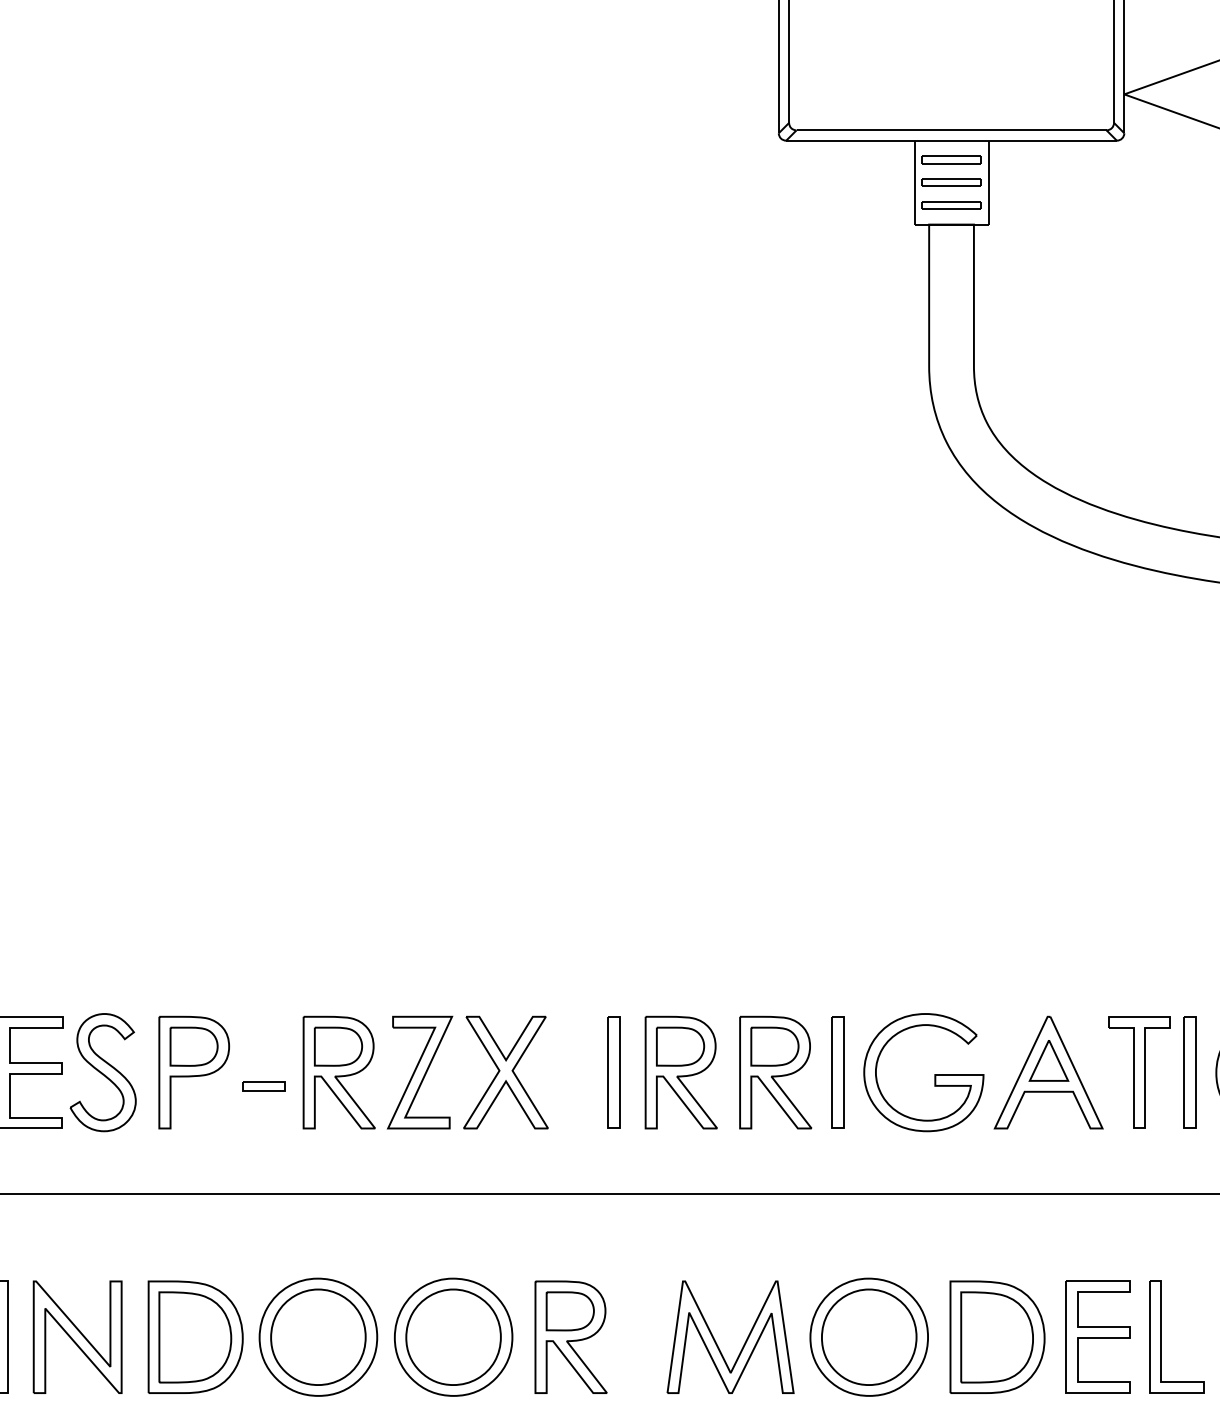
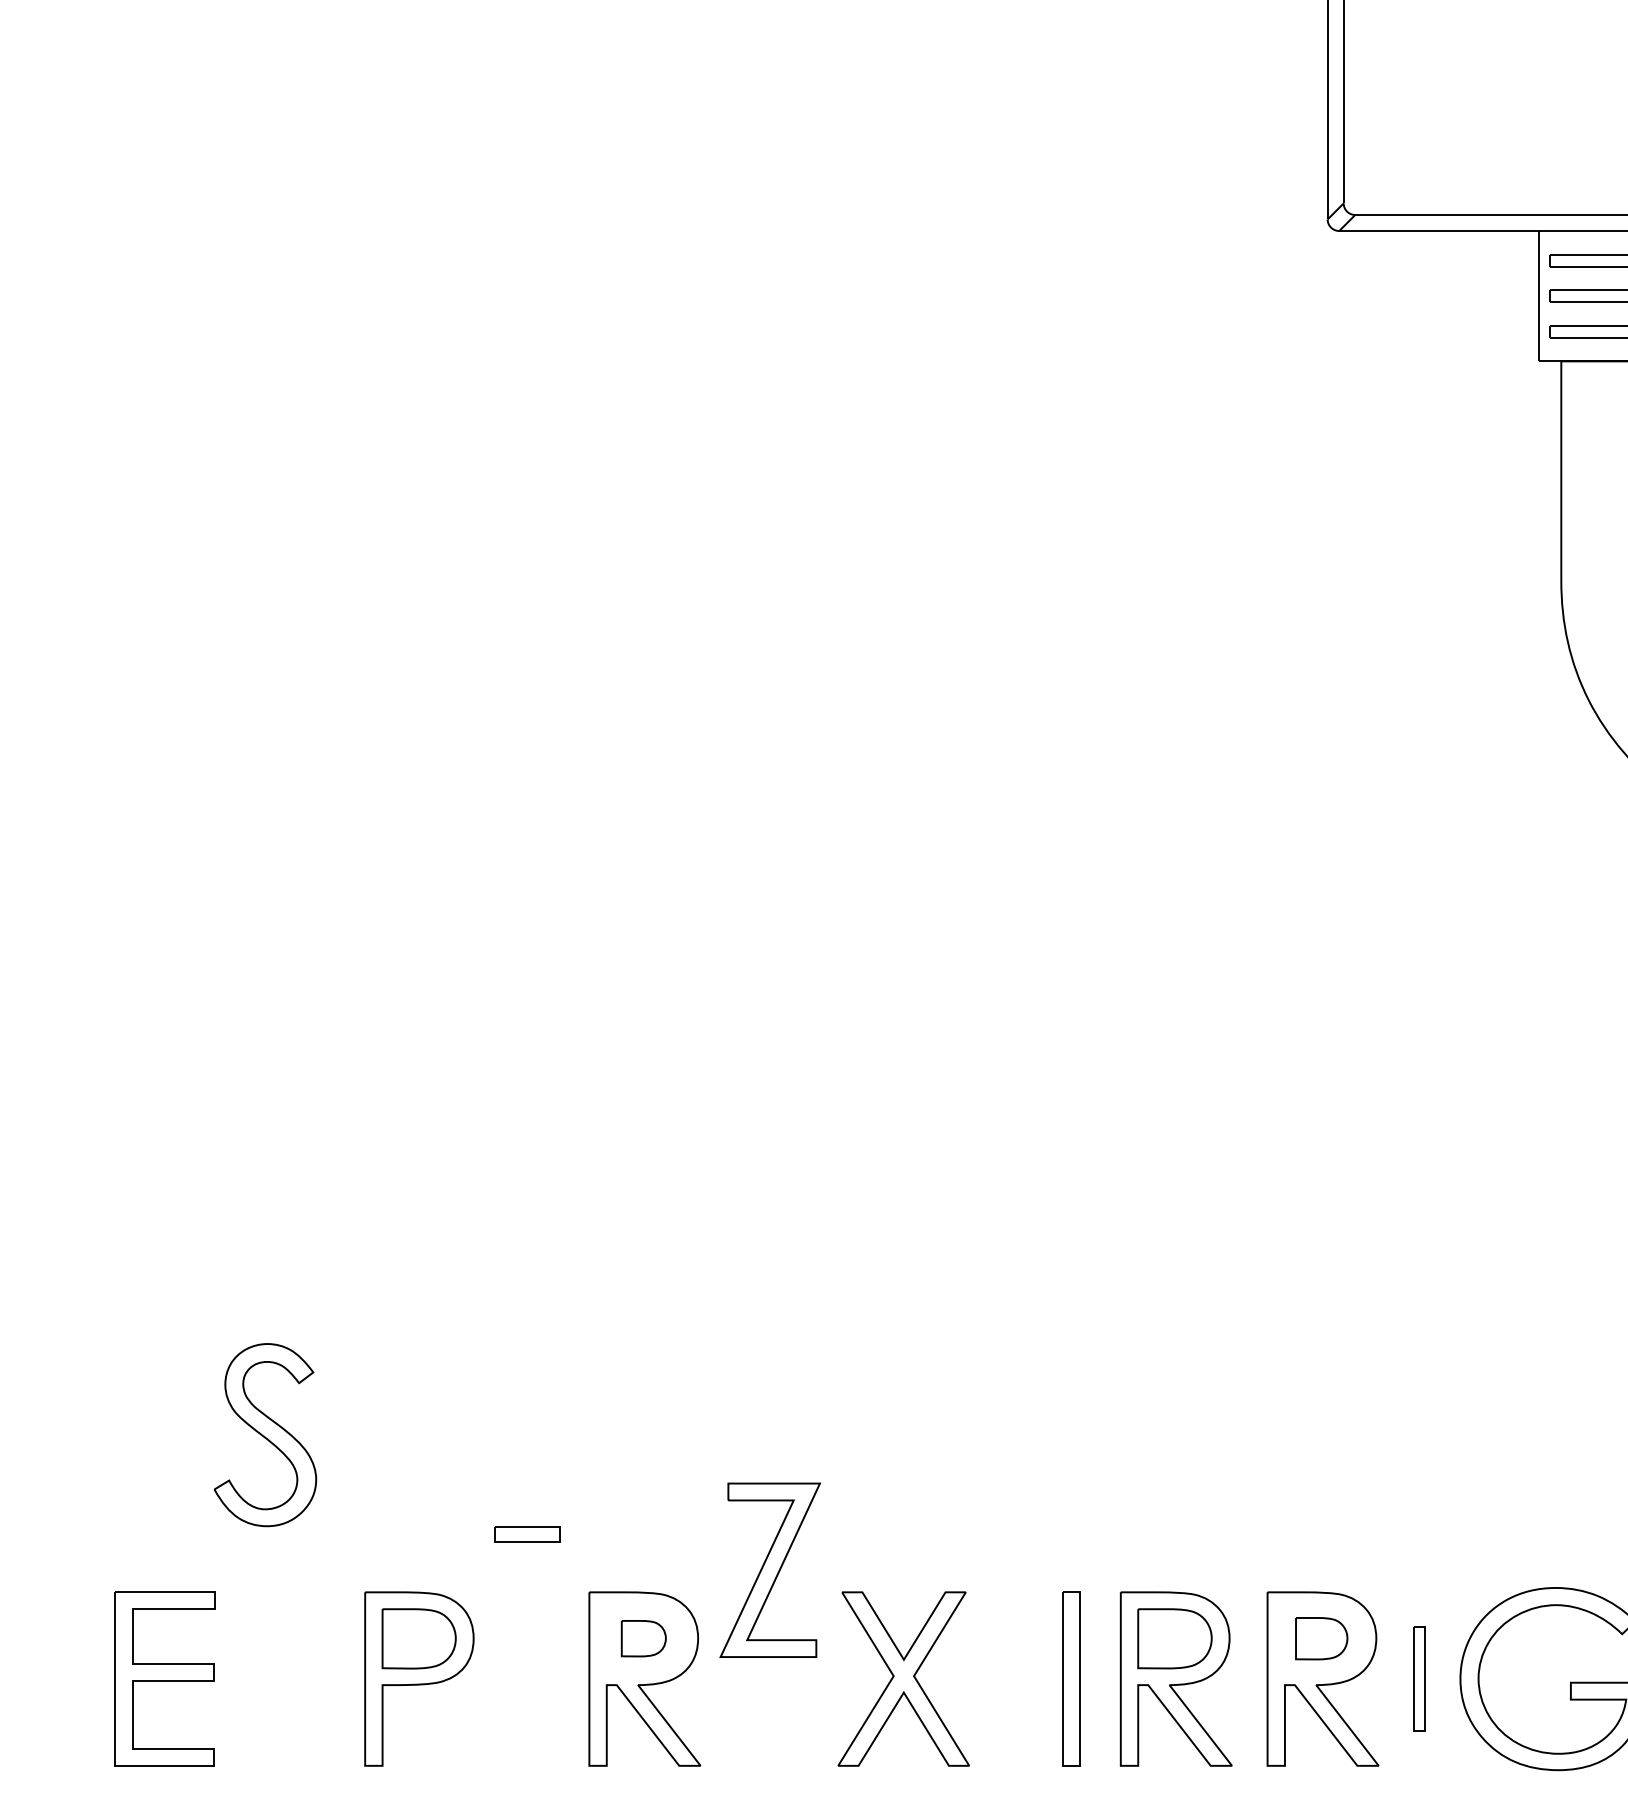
part: (338, 1046) -> (643, 1638), size x0.6
part: (774, 1046) -> (1321, 1638), size x0.7
part: (102, 1072) -> (264, 1434), moved
part: (419, 1072) -> (769, 1570), moved
part: (837, 1072) -> (1418, 1678), size x0.6
part: (263, 1086) -> (527, 1534), moved

